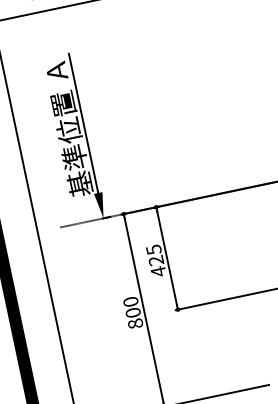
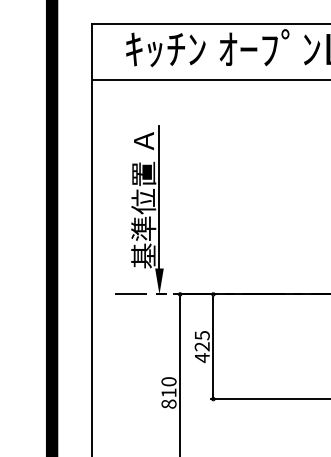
text: (132, 312) -> (168, 392), 800 -> 810

